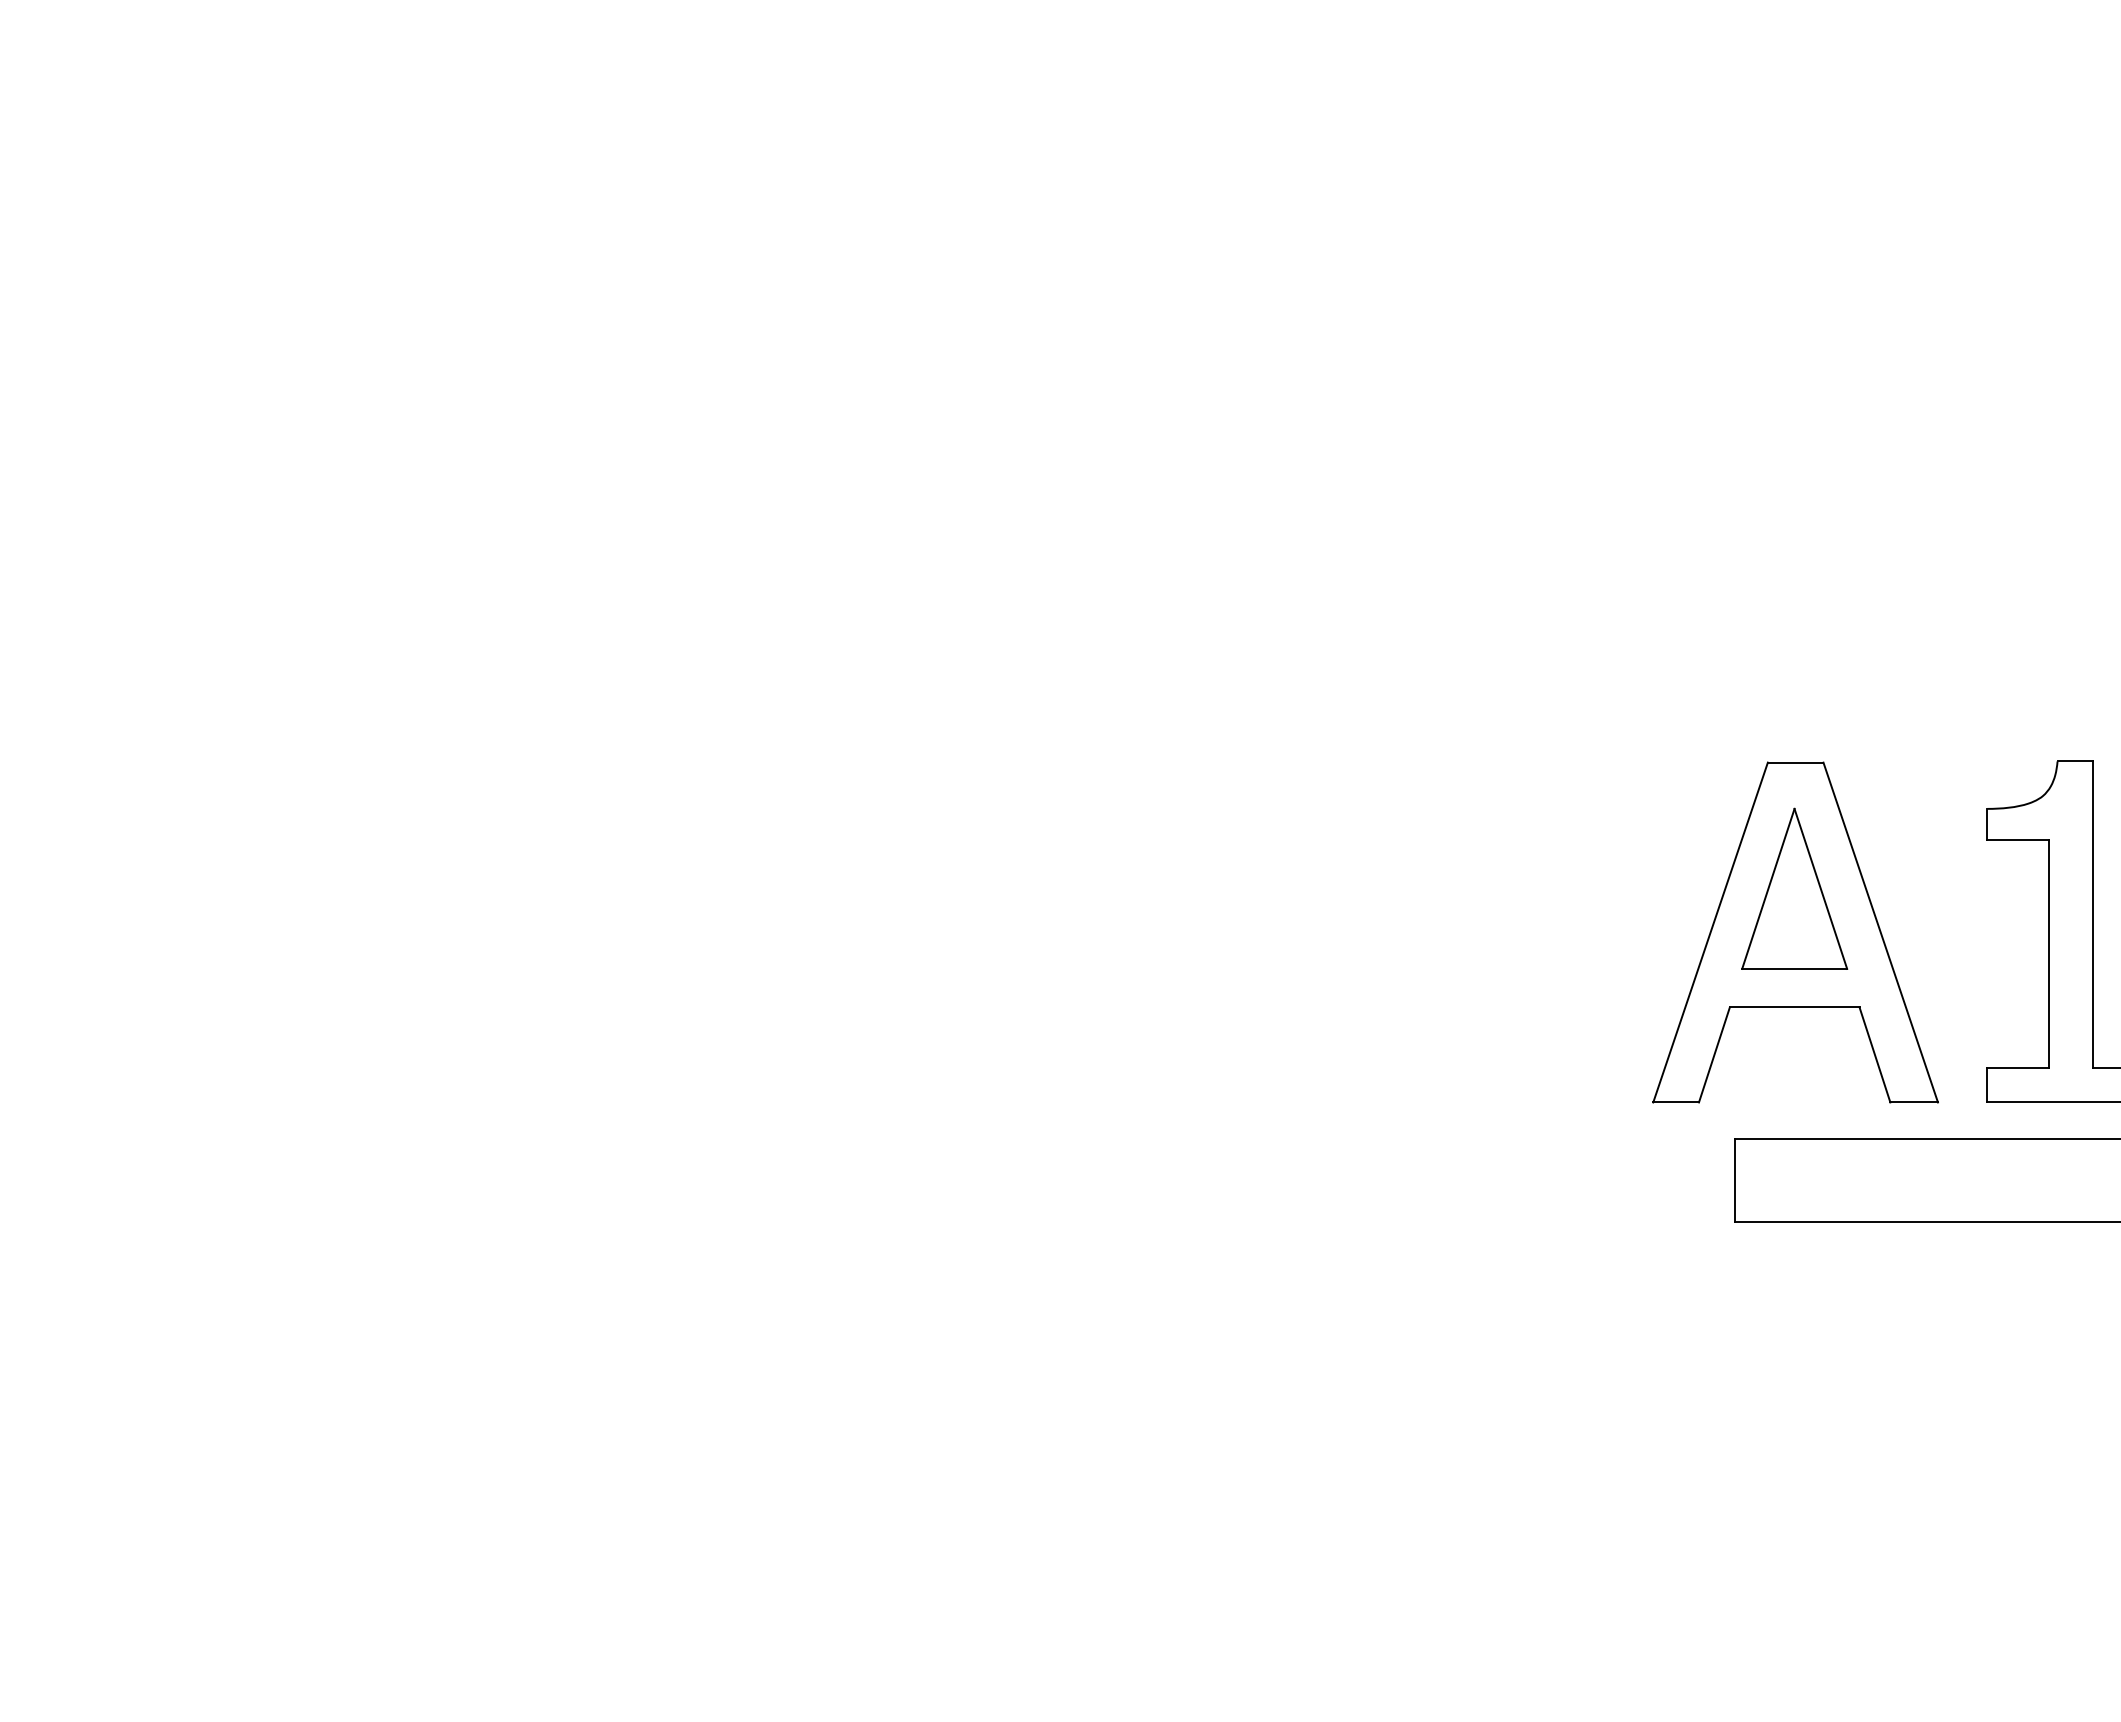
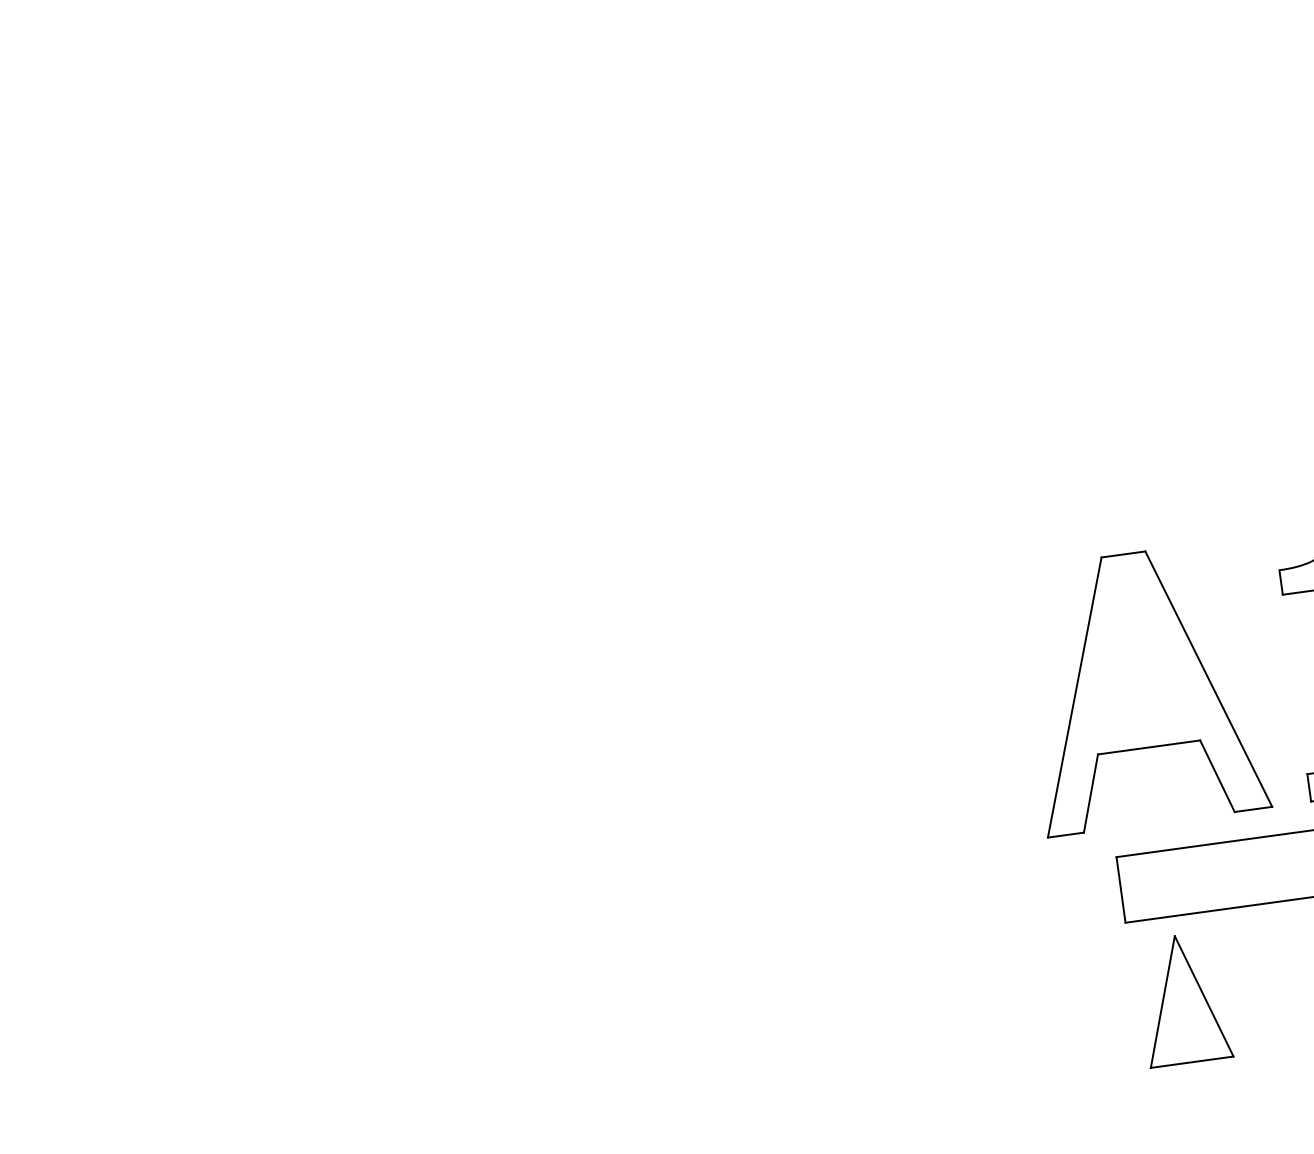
part: (1794, 888) -> (1183, 998), moved

